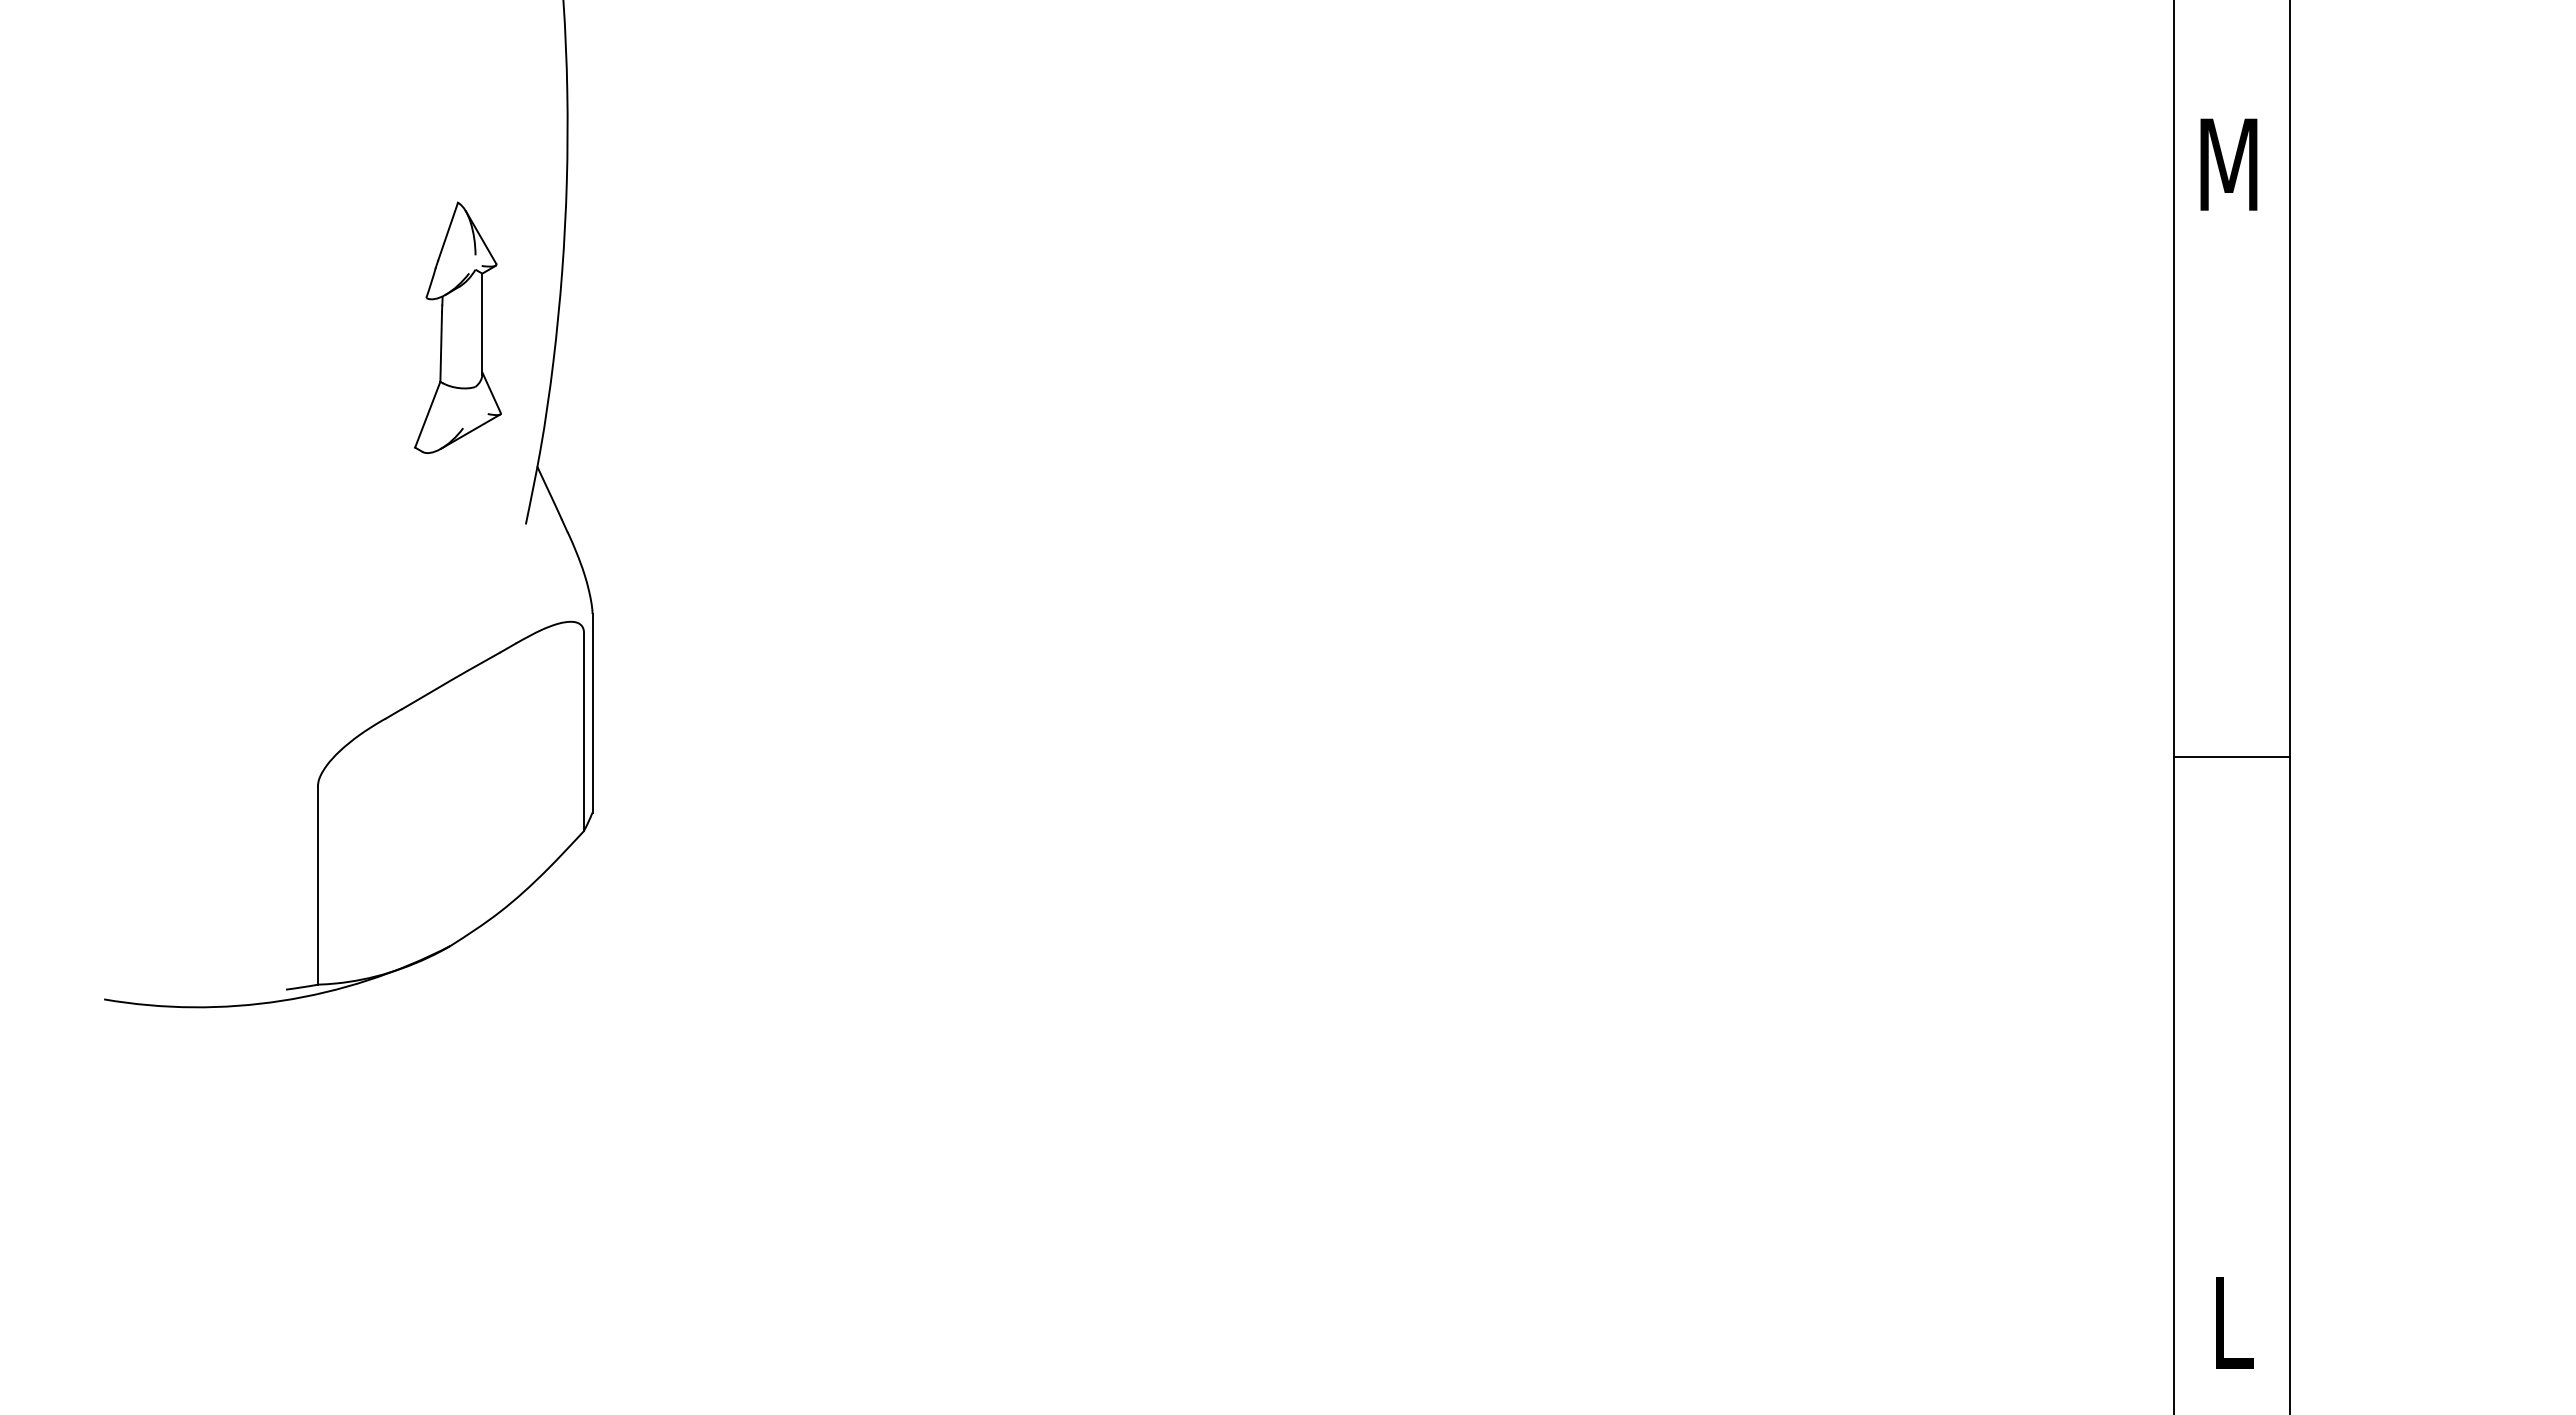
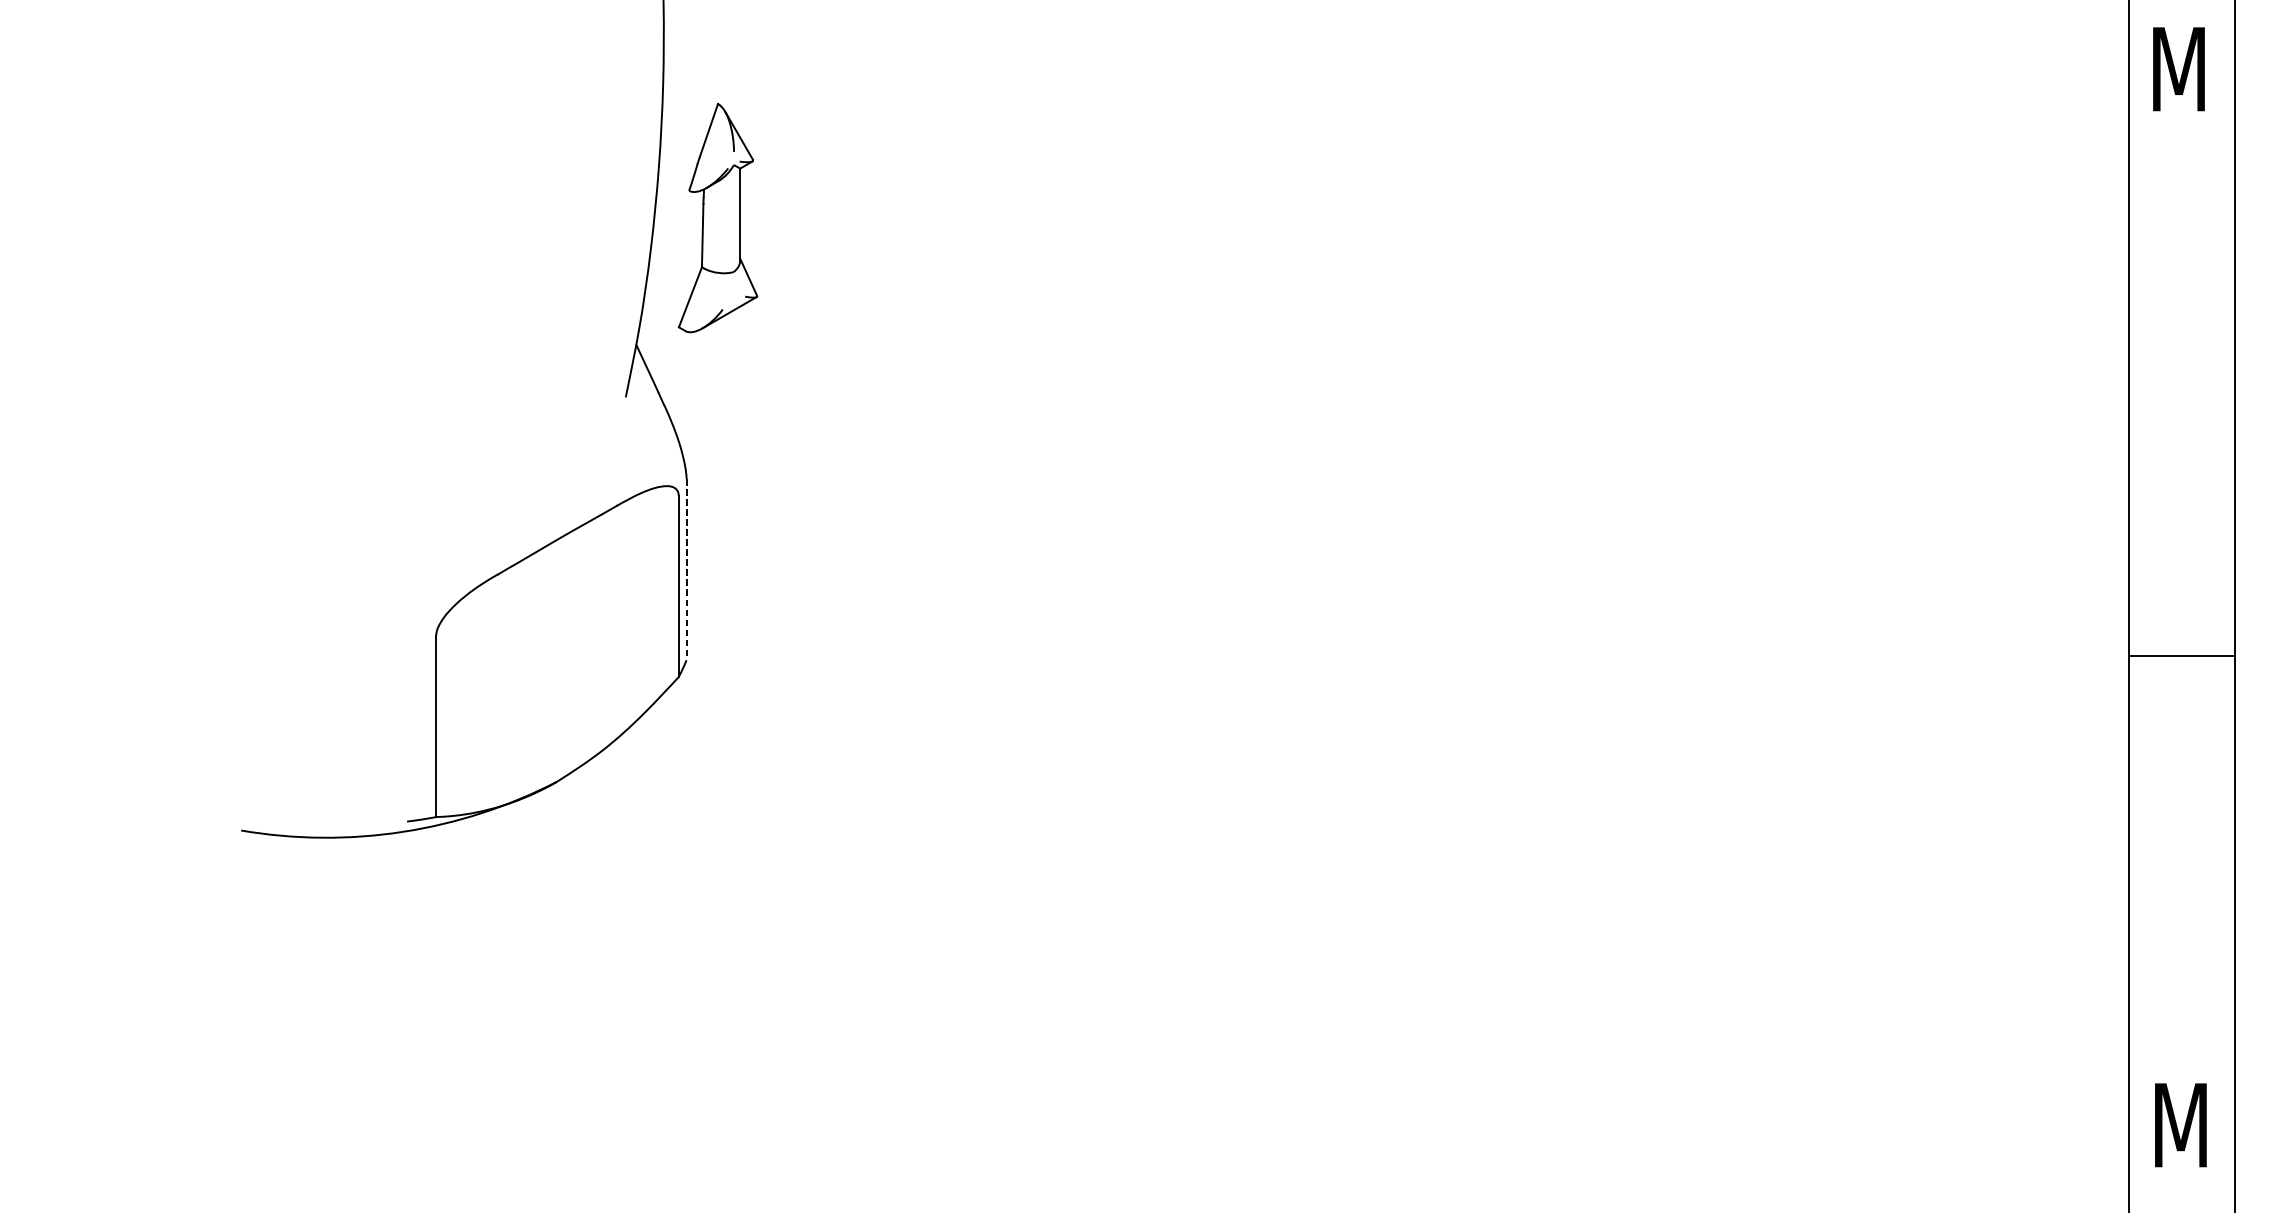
part: (457, 327) -> (717, 217), moved
line: (592, 713) -> (686, 569), solid -> dashed
line: (2232, 757) -> (2182, 656), moved
text: (2230, 1322) -> (2180, 1125), L -> M

